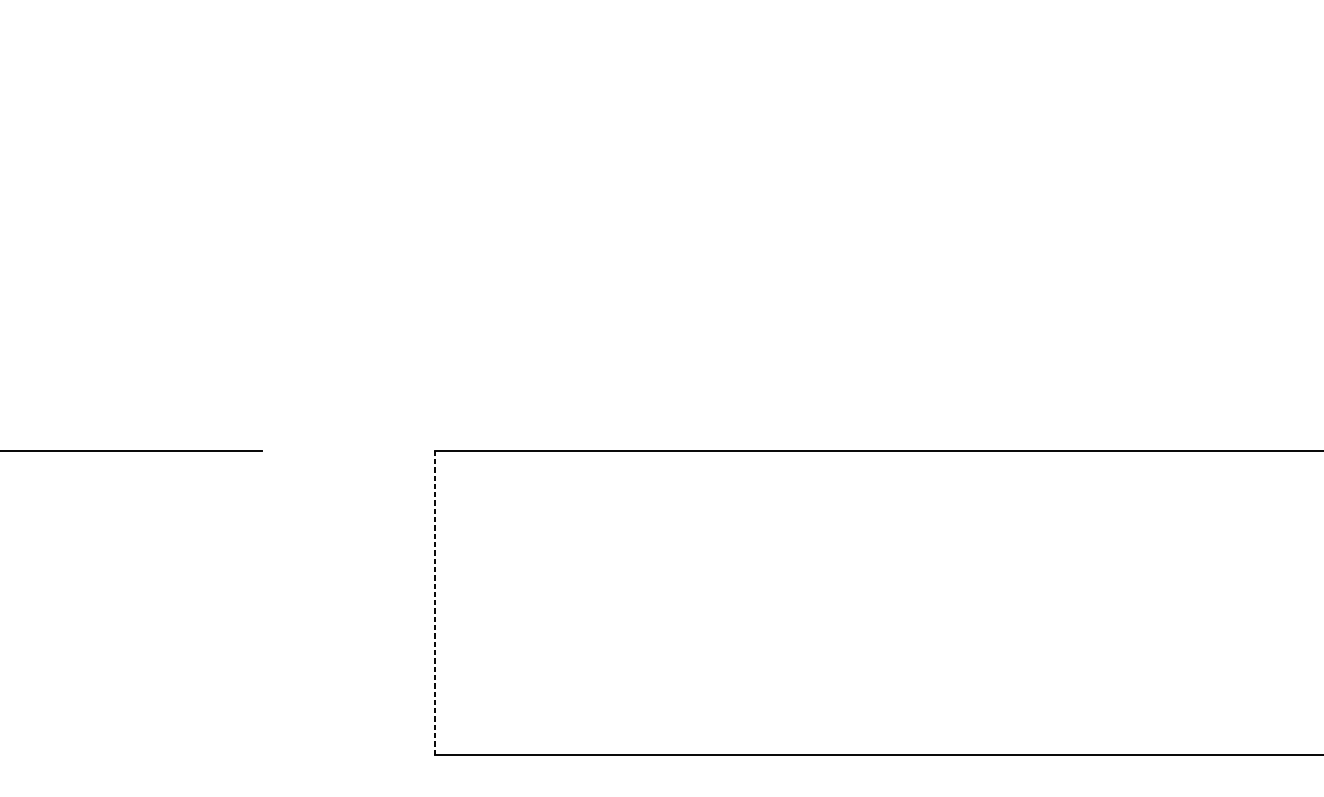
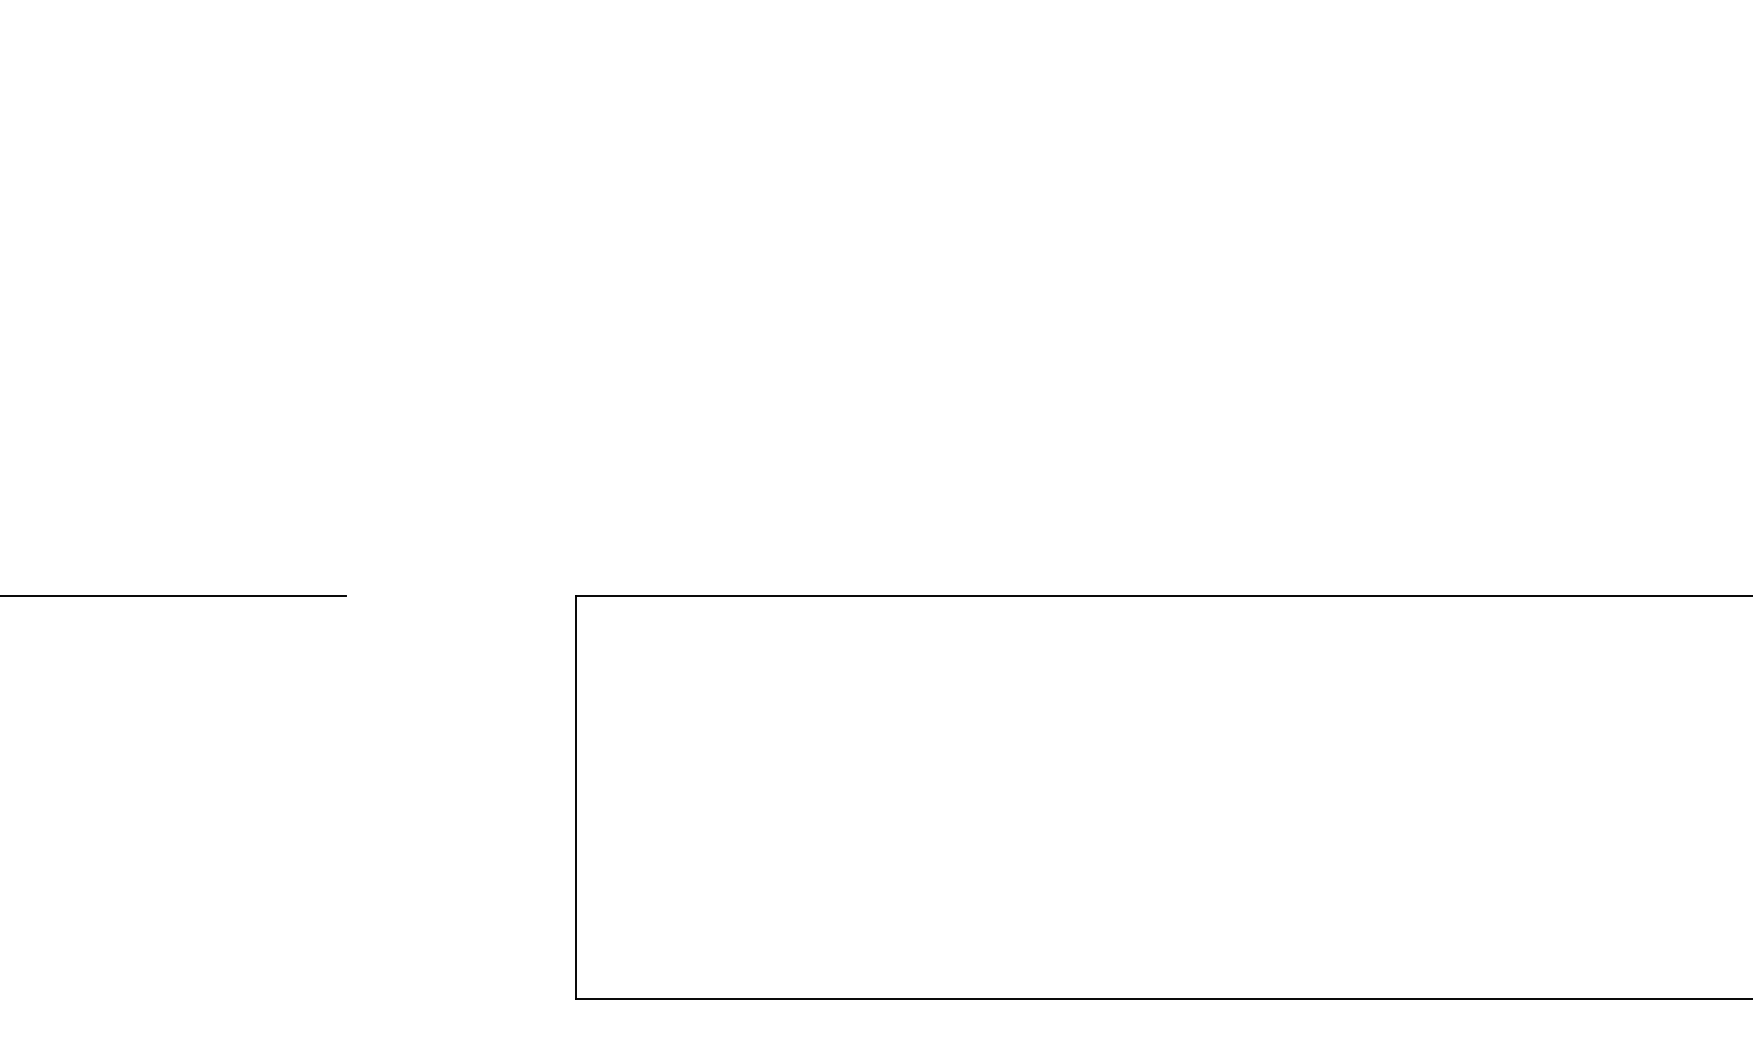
line: (434, 603) -> (575, 798), dashed -> solid

